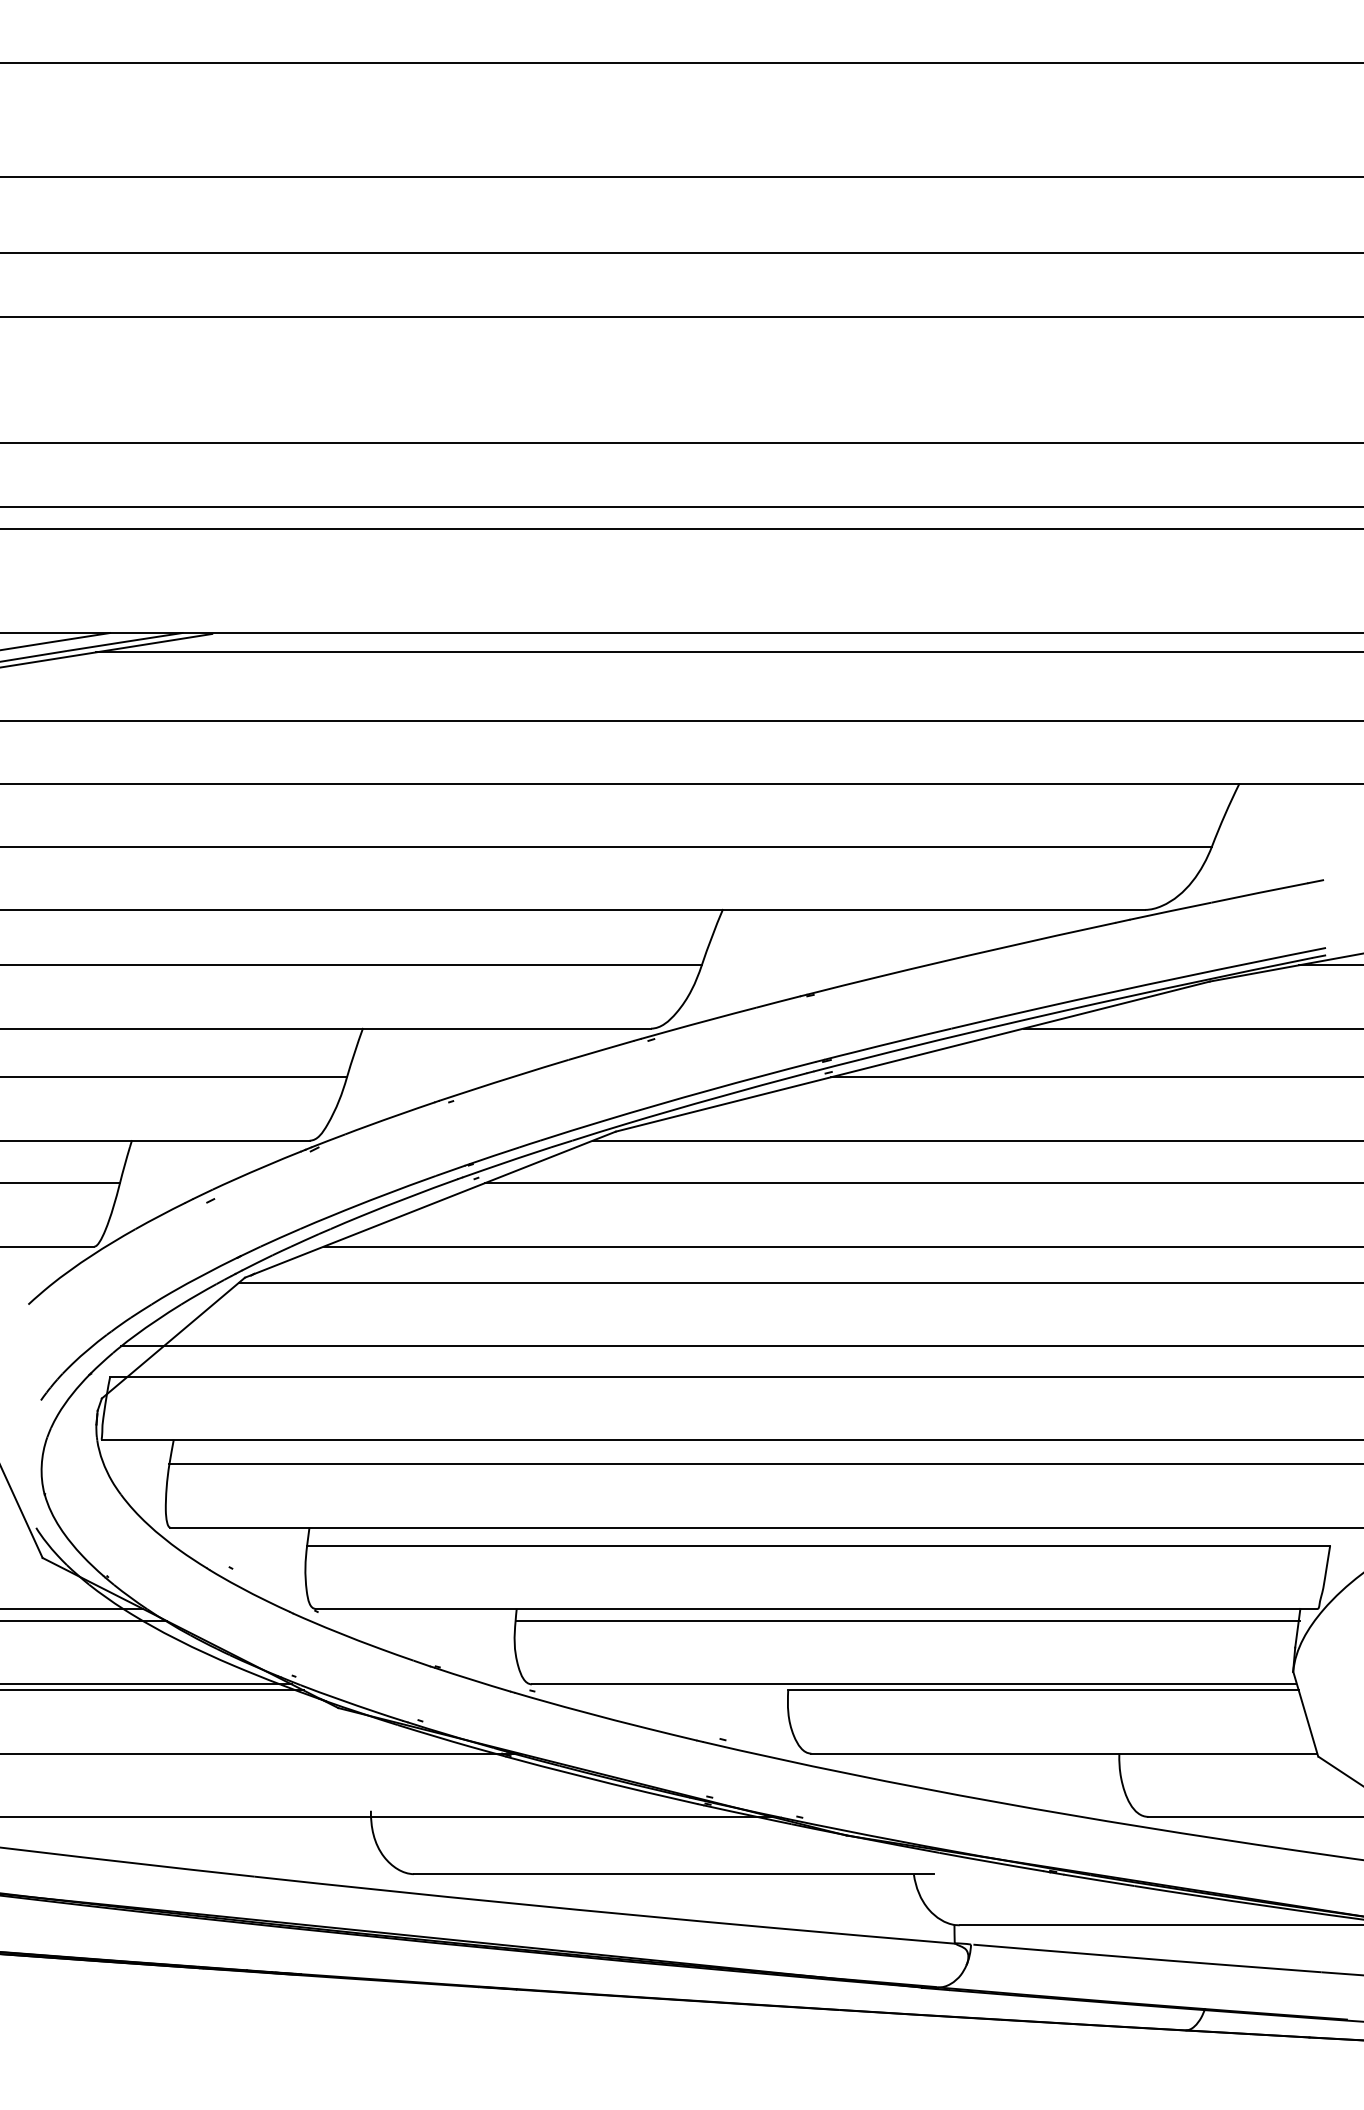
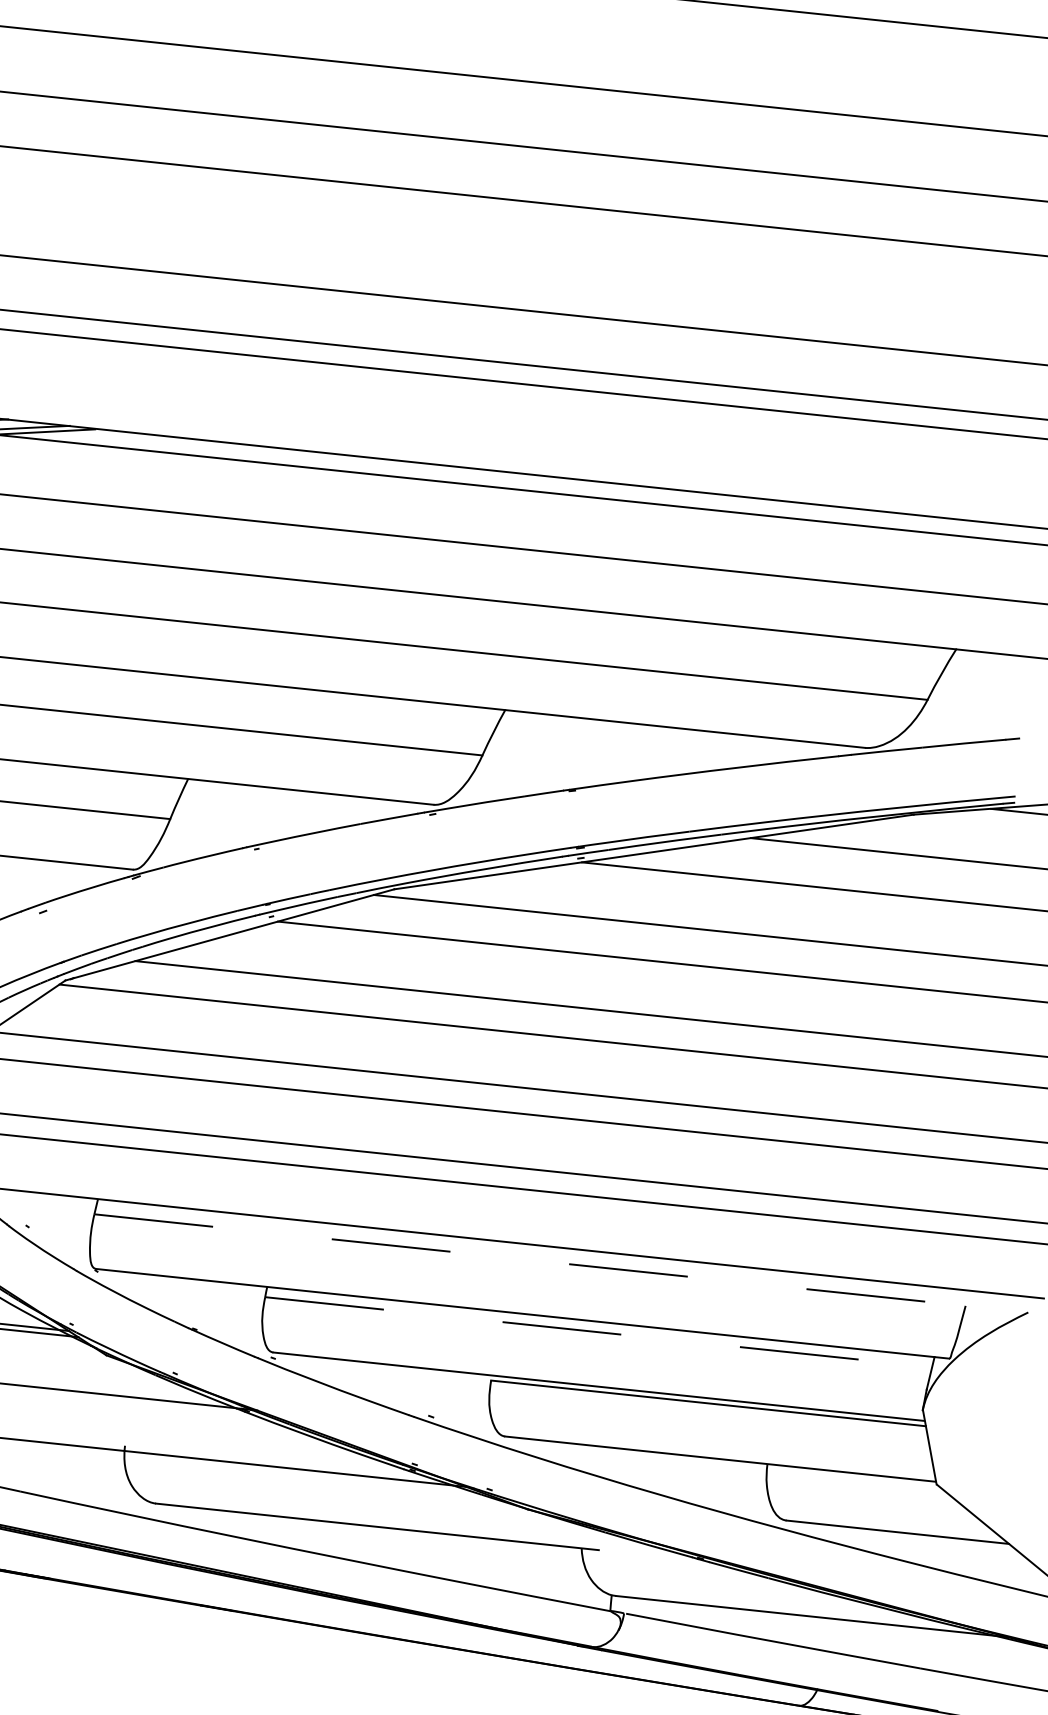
line: (818, 1545) -> (529, 1259), solid -> dashed
line: (908, 1621) -> (599, 1332), solid -> dashed

